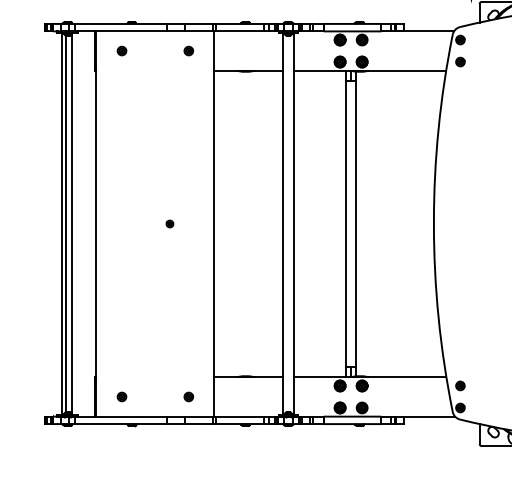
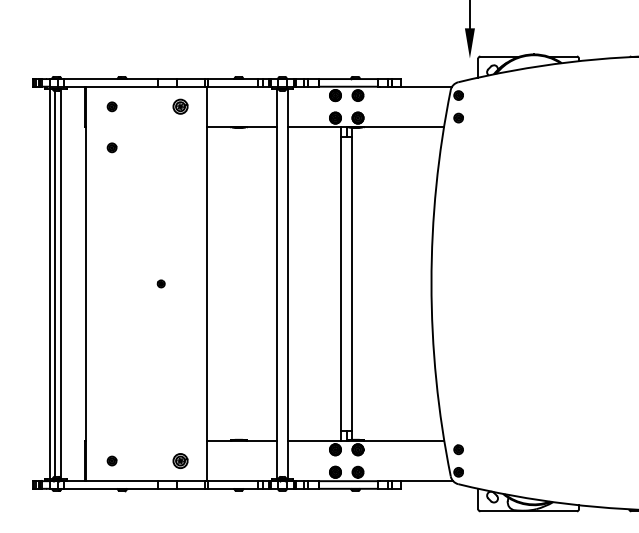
part: (188, 50) -> (180, 106), size x1.6
part: (121, 90) -> (111, 147), added
part: (188, 396) -> (180, 460), size x1.6

